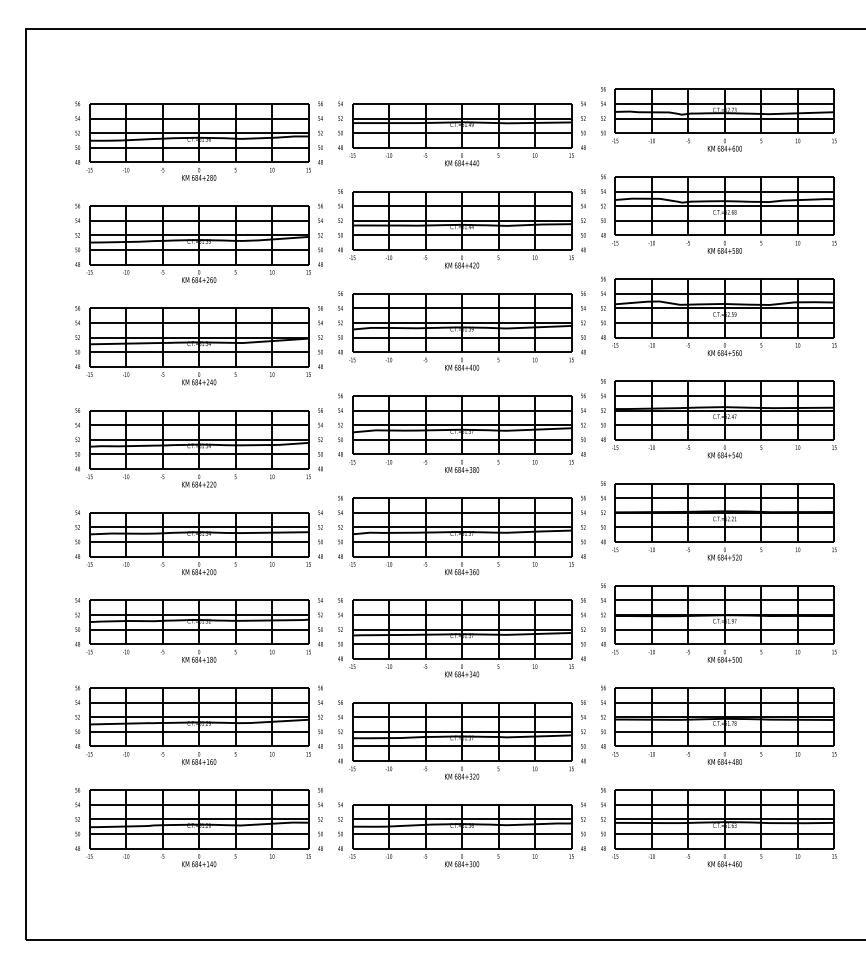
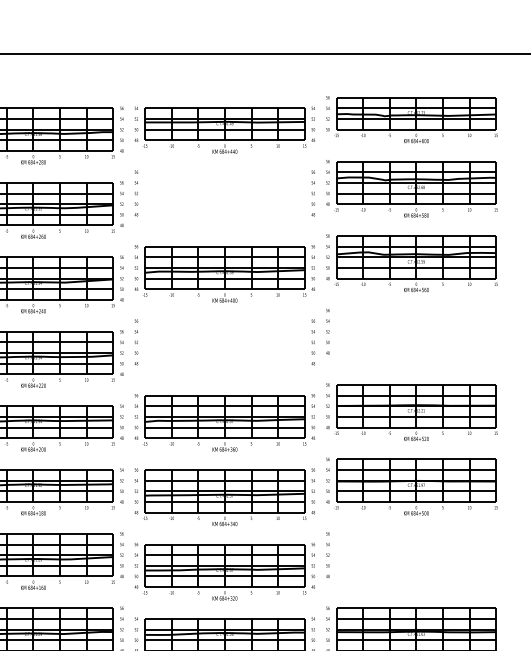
part: (461, 229) -> (224, 199), removed
part: (724, 419) -> (416, 338), removed
part: (461, 433) -> (224, 348), removed
part: (724, 725) -> (416, 561), removed

